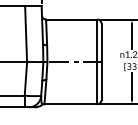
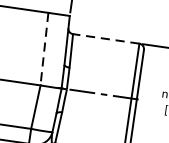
line: (71, 19) -> (105, 38), solid -> dashed
line: (26, 34) -> (44, 49), solid -> dashed

